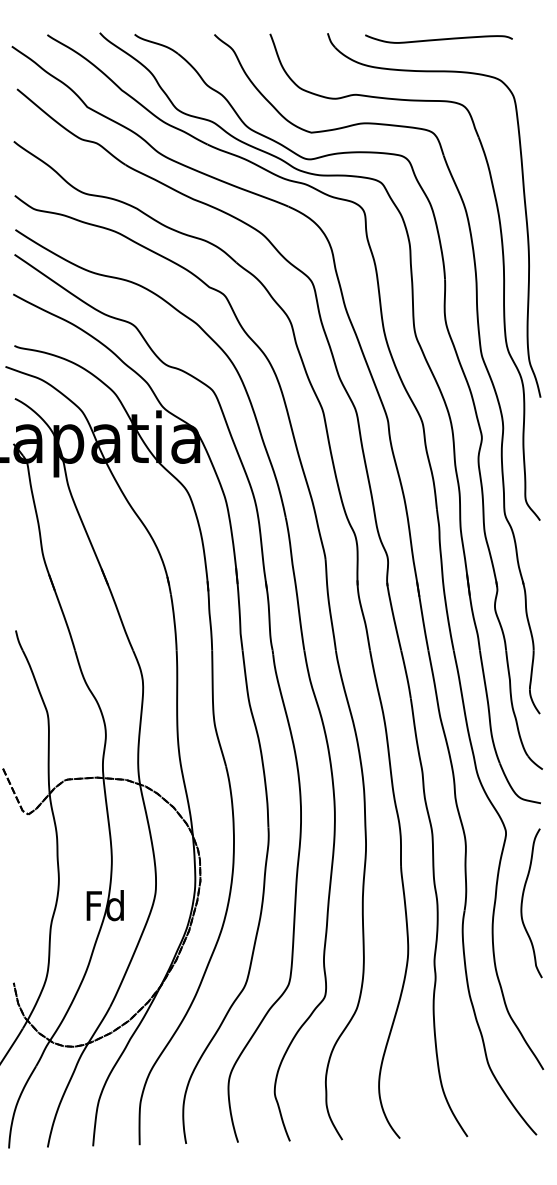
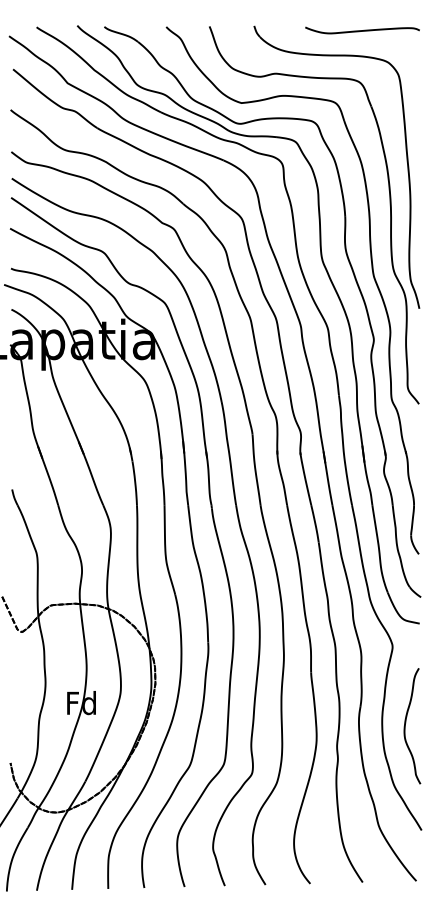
curve: (438, 39) -> (362, 30), moved
curve: (523, 899) -> (406, 723), moved

